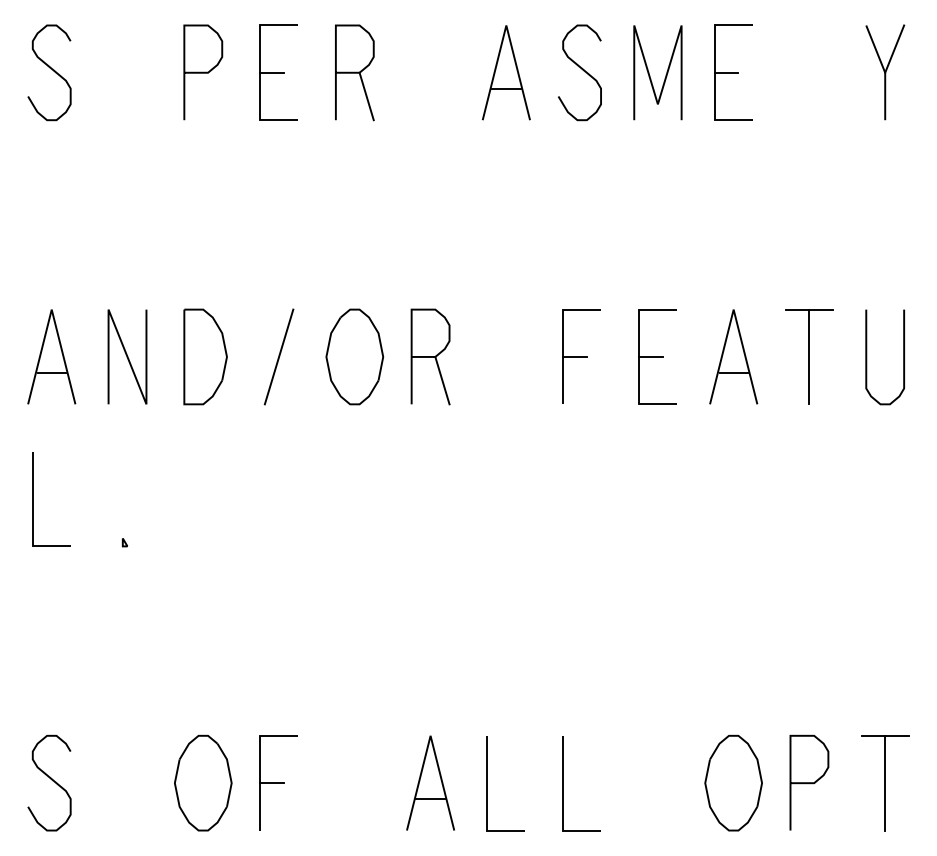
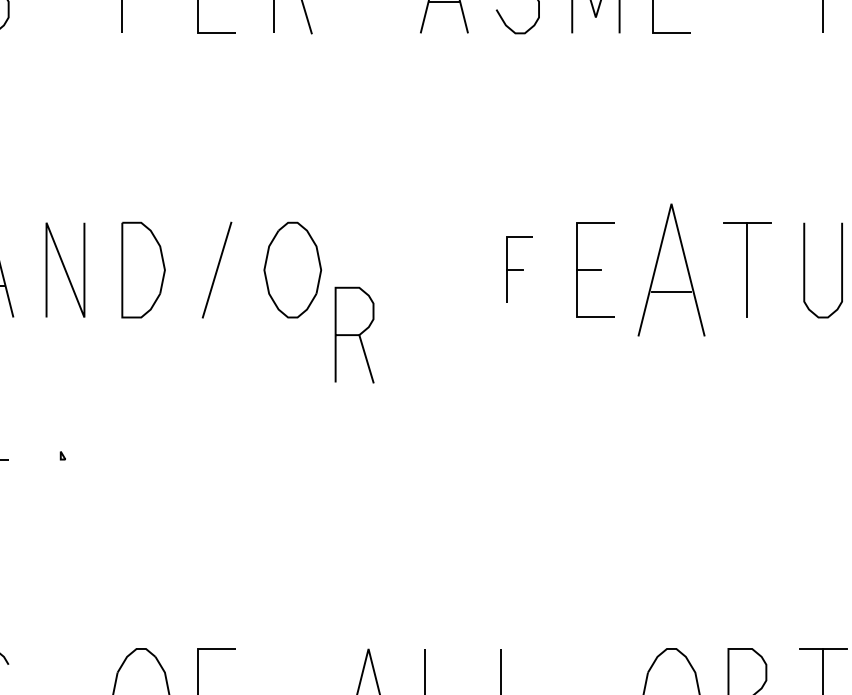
part: (430, 356) -> (354, 334), moved
part: (581, 356) -> (519, 269), size x0.7
part: (733, 356) -> (671, 269), size x1.4

